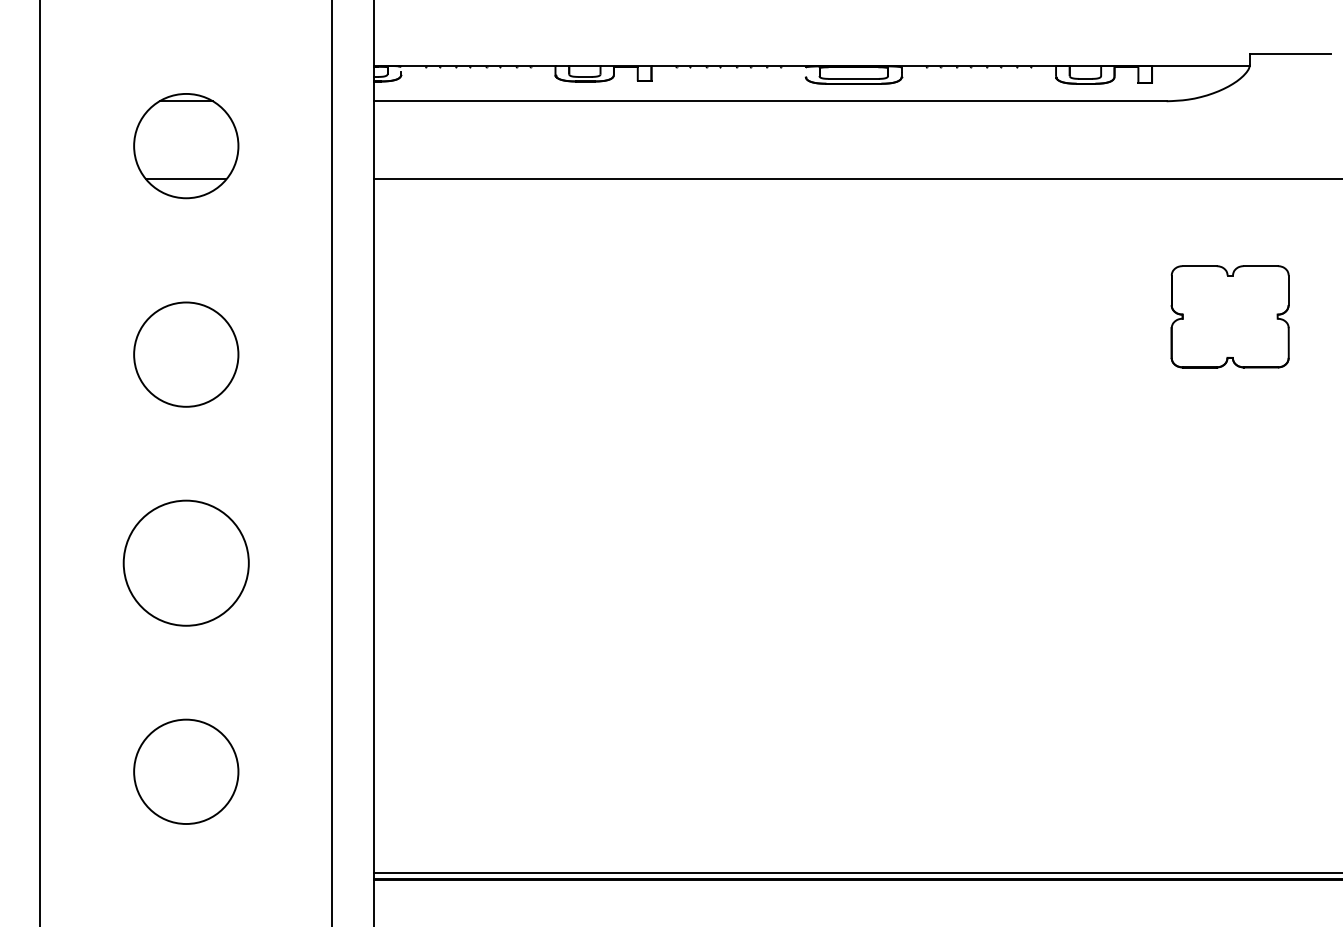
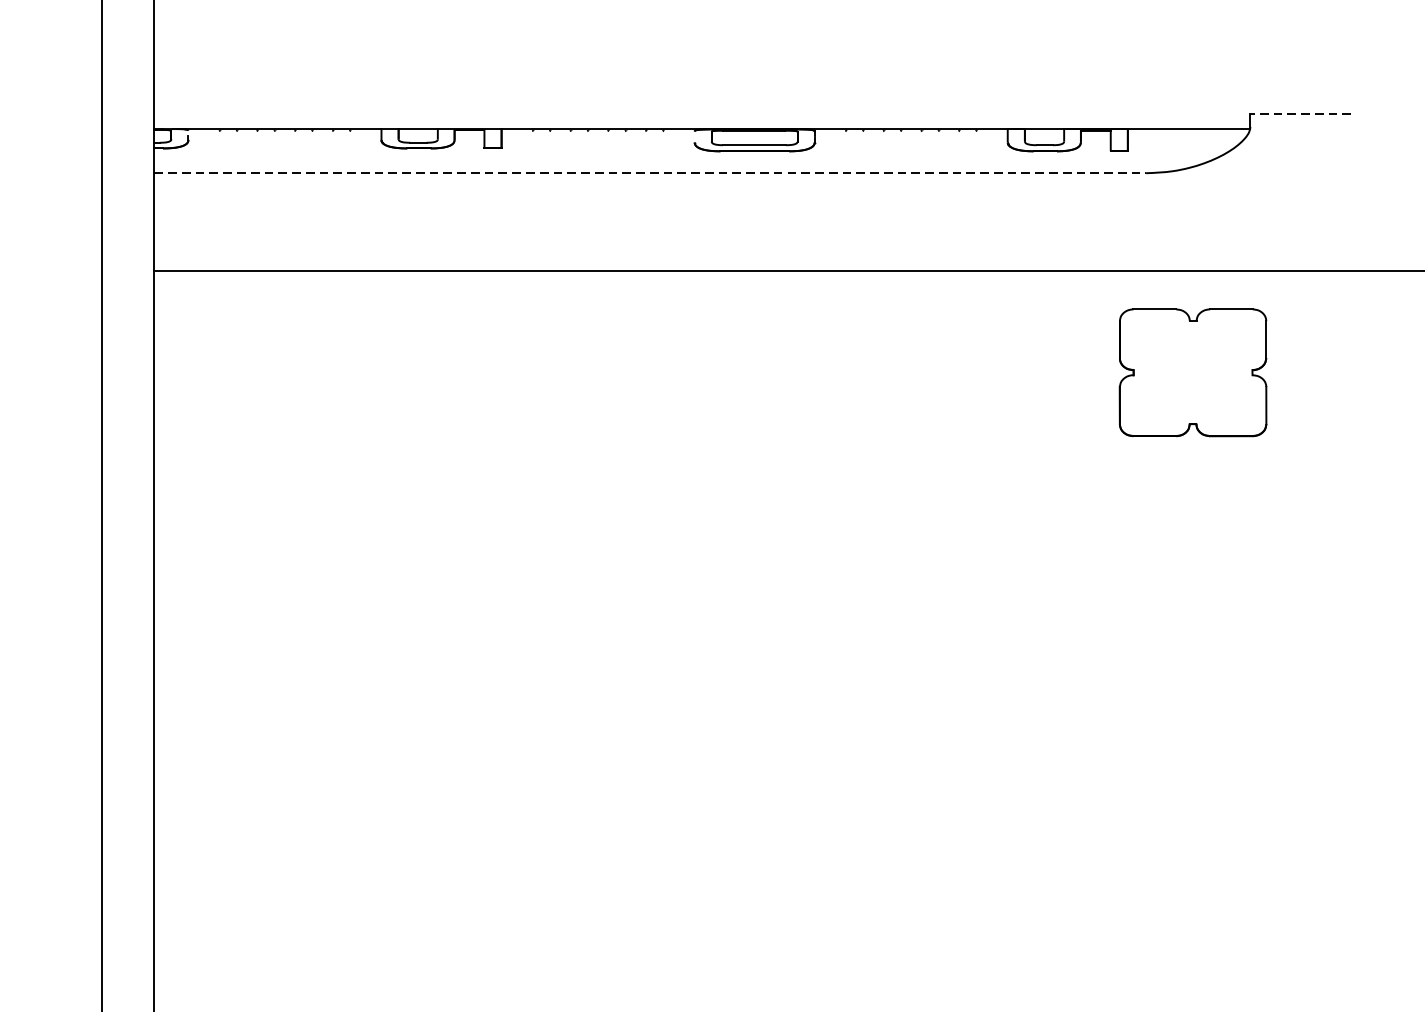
line: (1289, 54) -> (1299, 114), solid -> dashed
line: (770, 101) -> (650, 173), solid -> dashed
part: (1229, 316) -> (1192, 372), moved

